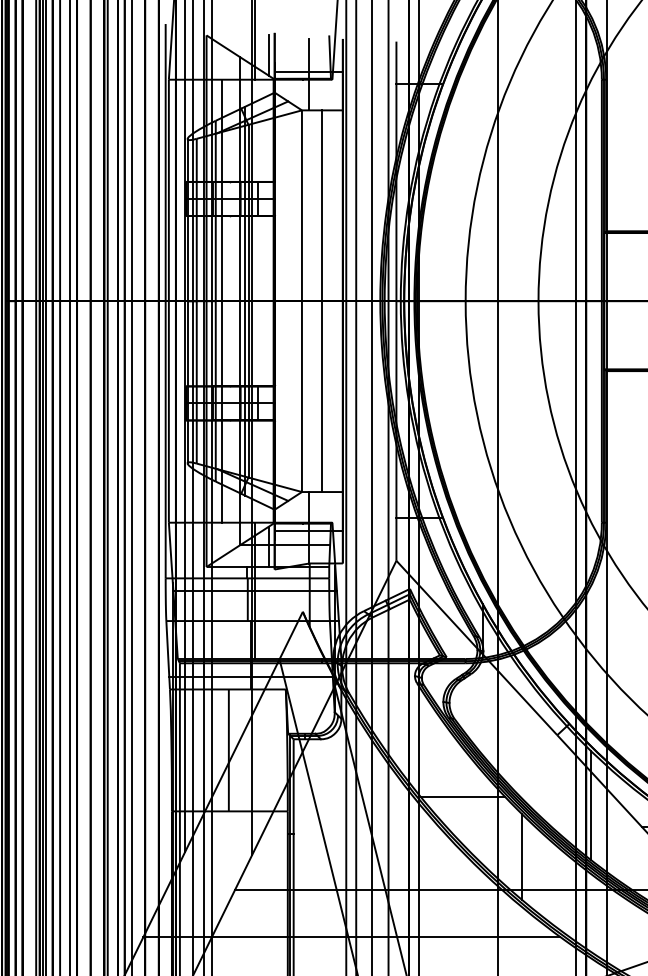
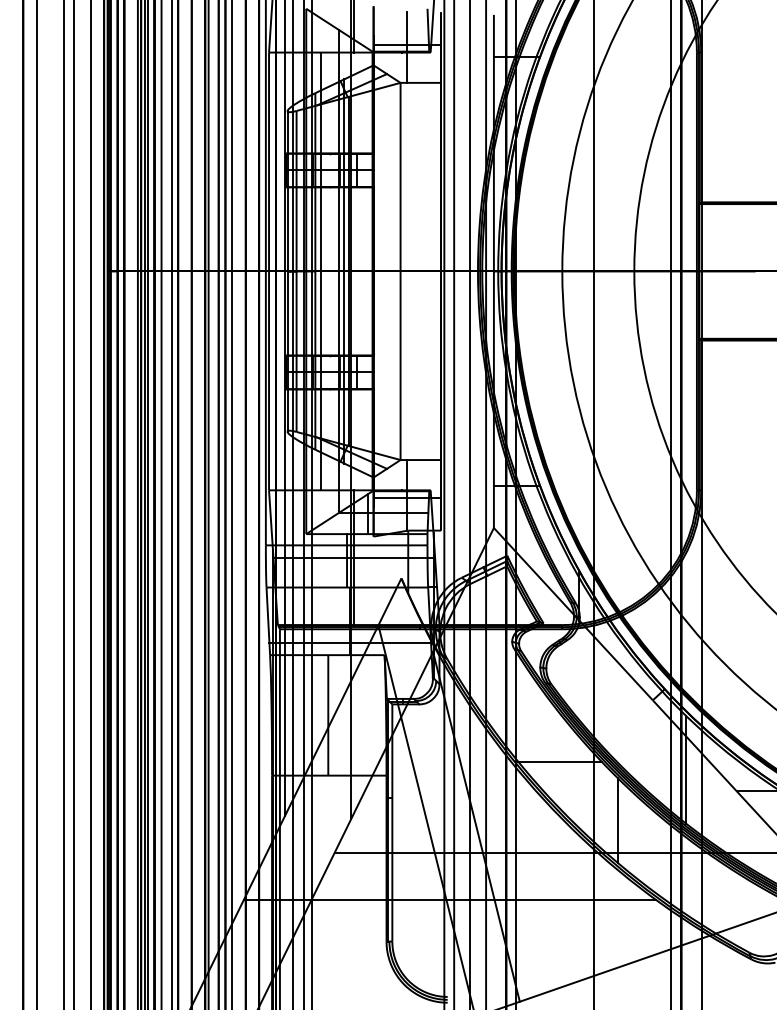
line: (268, 55) -> (367, 28), removed
line: (322, 301) -> (420, 271), removed

